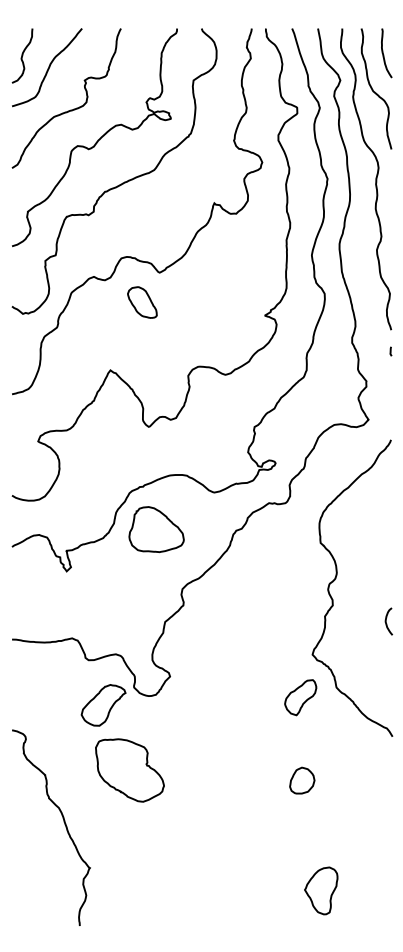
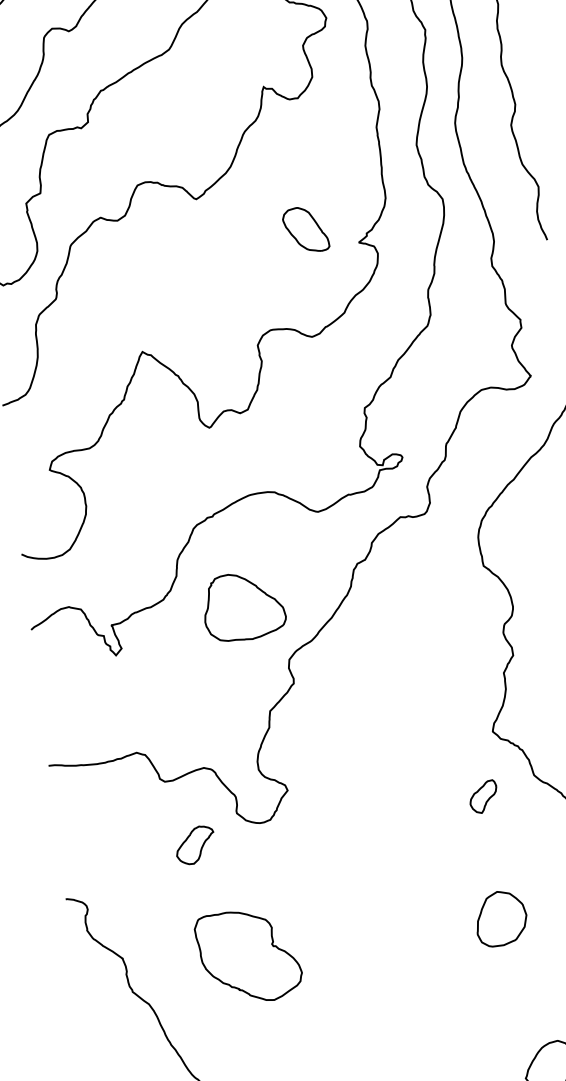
part: (142, 302) -> (305, 229), moved
line: (390, 351) -> (550, 271), removed
part: (156, 529) -> (243, 606), moved
part: (300, 697) -> (483, 796), size x0.6
part: (103, 705) -> (195, 845), size x0.6
part: (129, 770) -> (248, 956), moved
part: (302, 780) -> (501, 918), size x1.4

